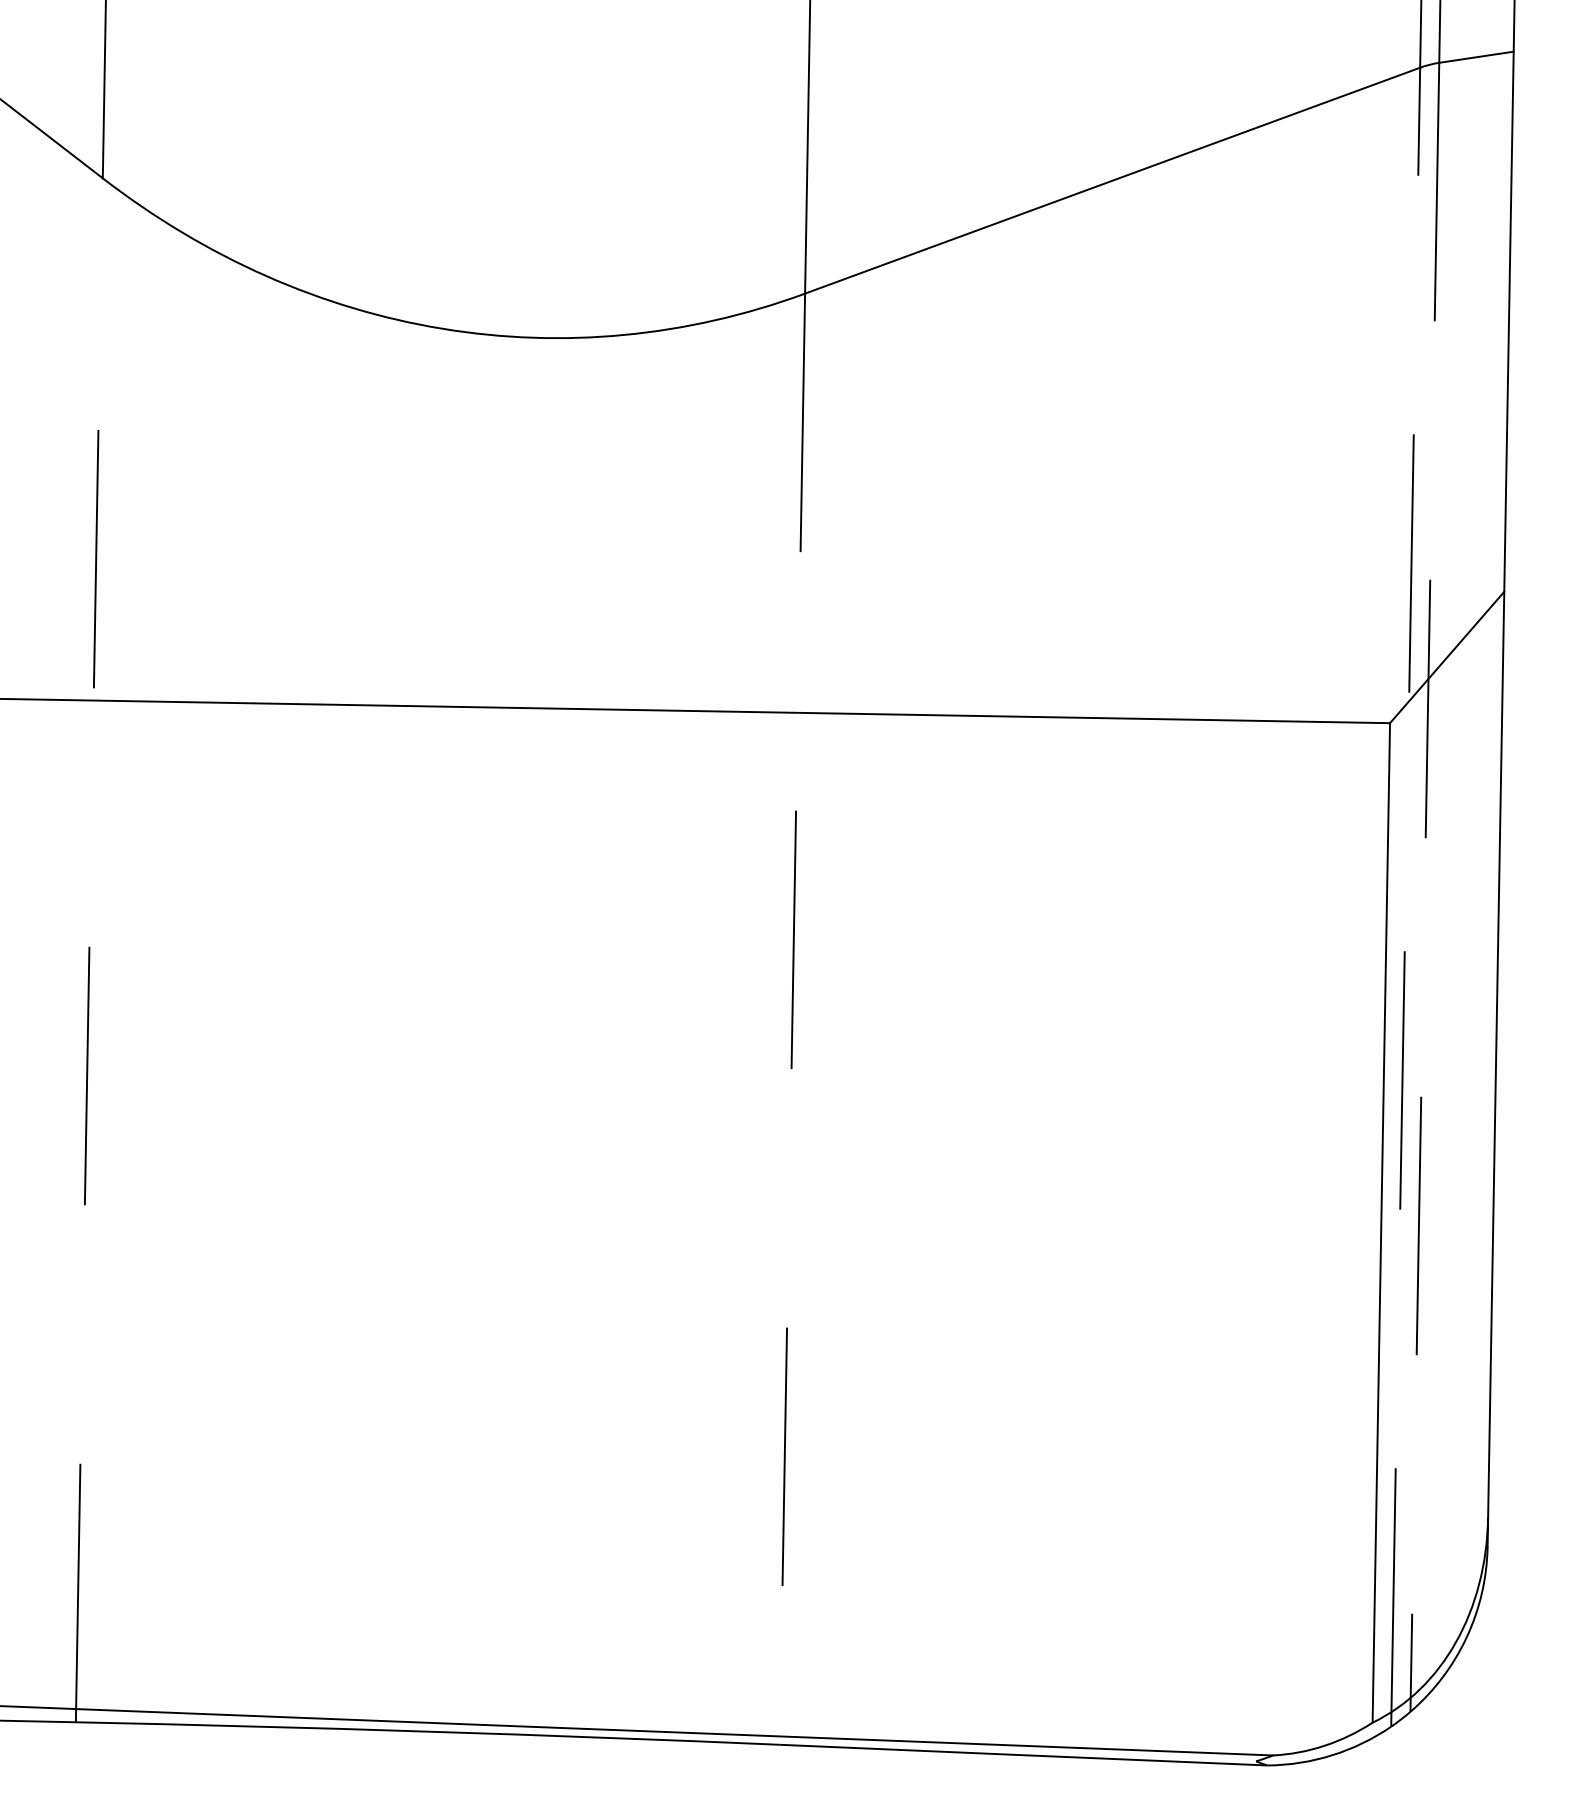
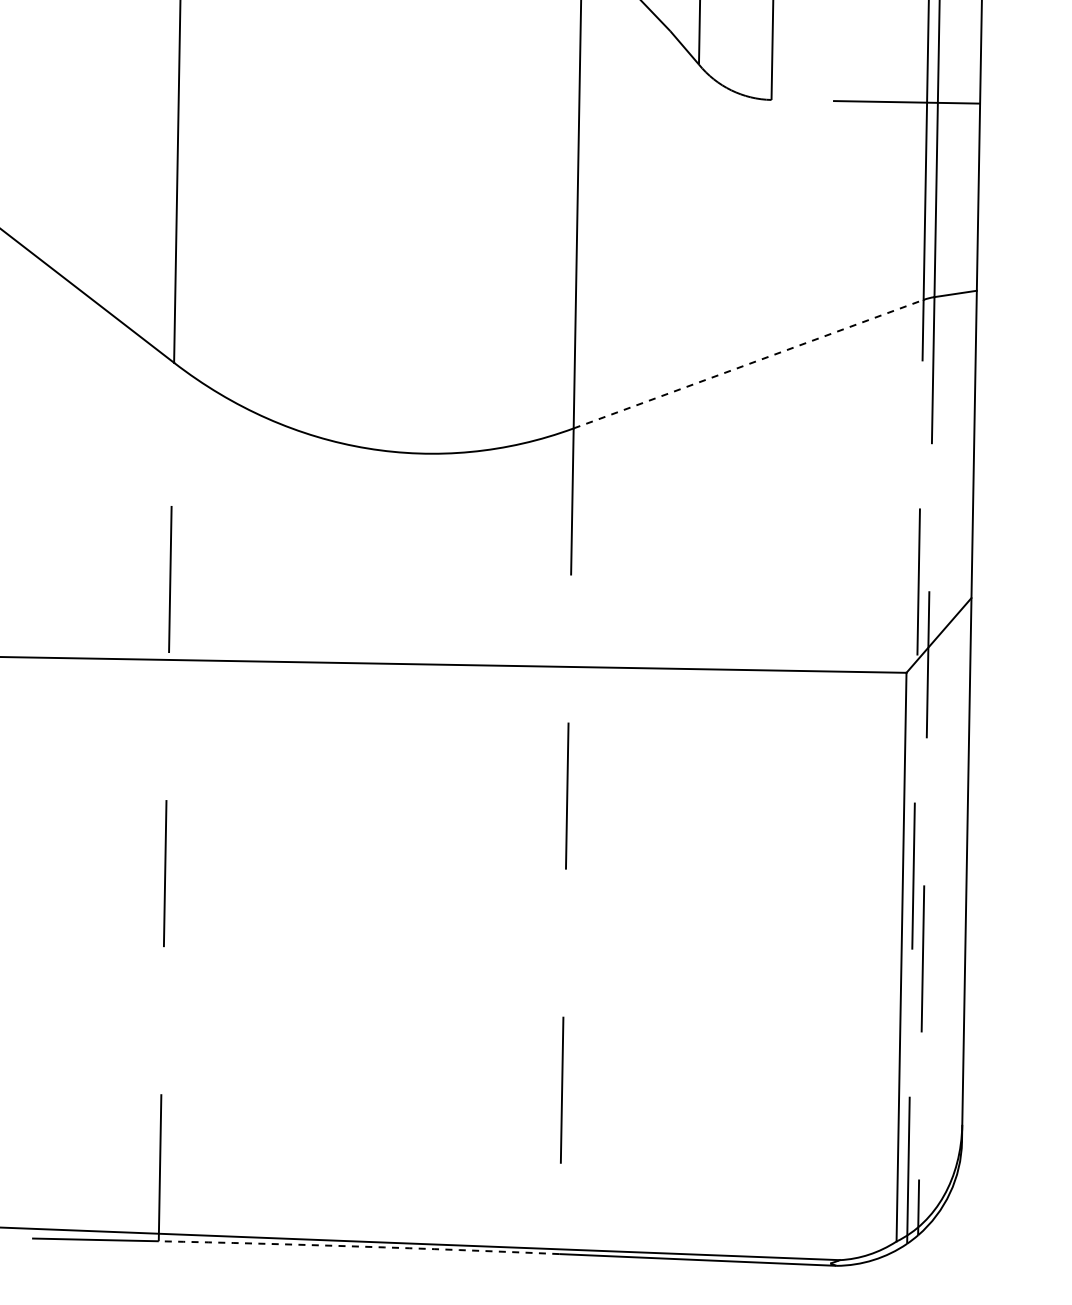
line: (1114, 181) -> (749, 364), solid -> dashed
arc: (428, 1731) -> (359, 1246), solid -> dashed

